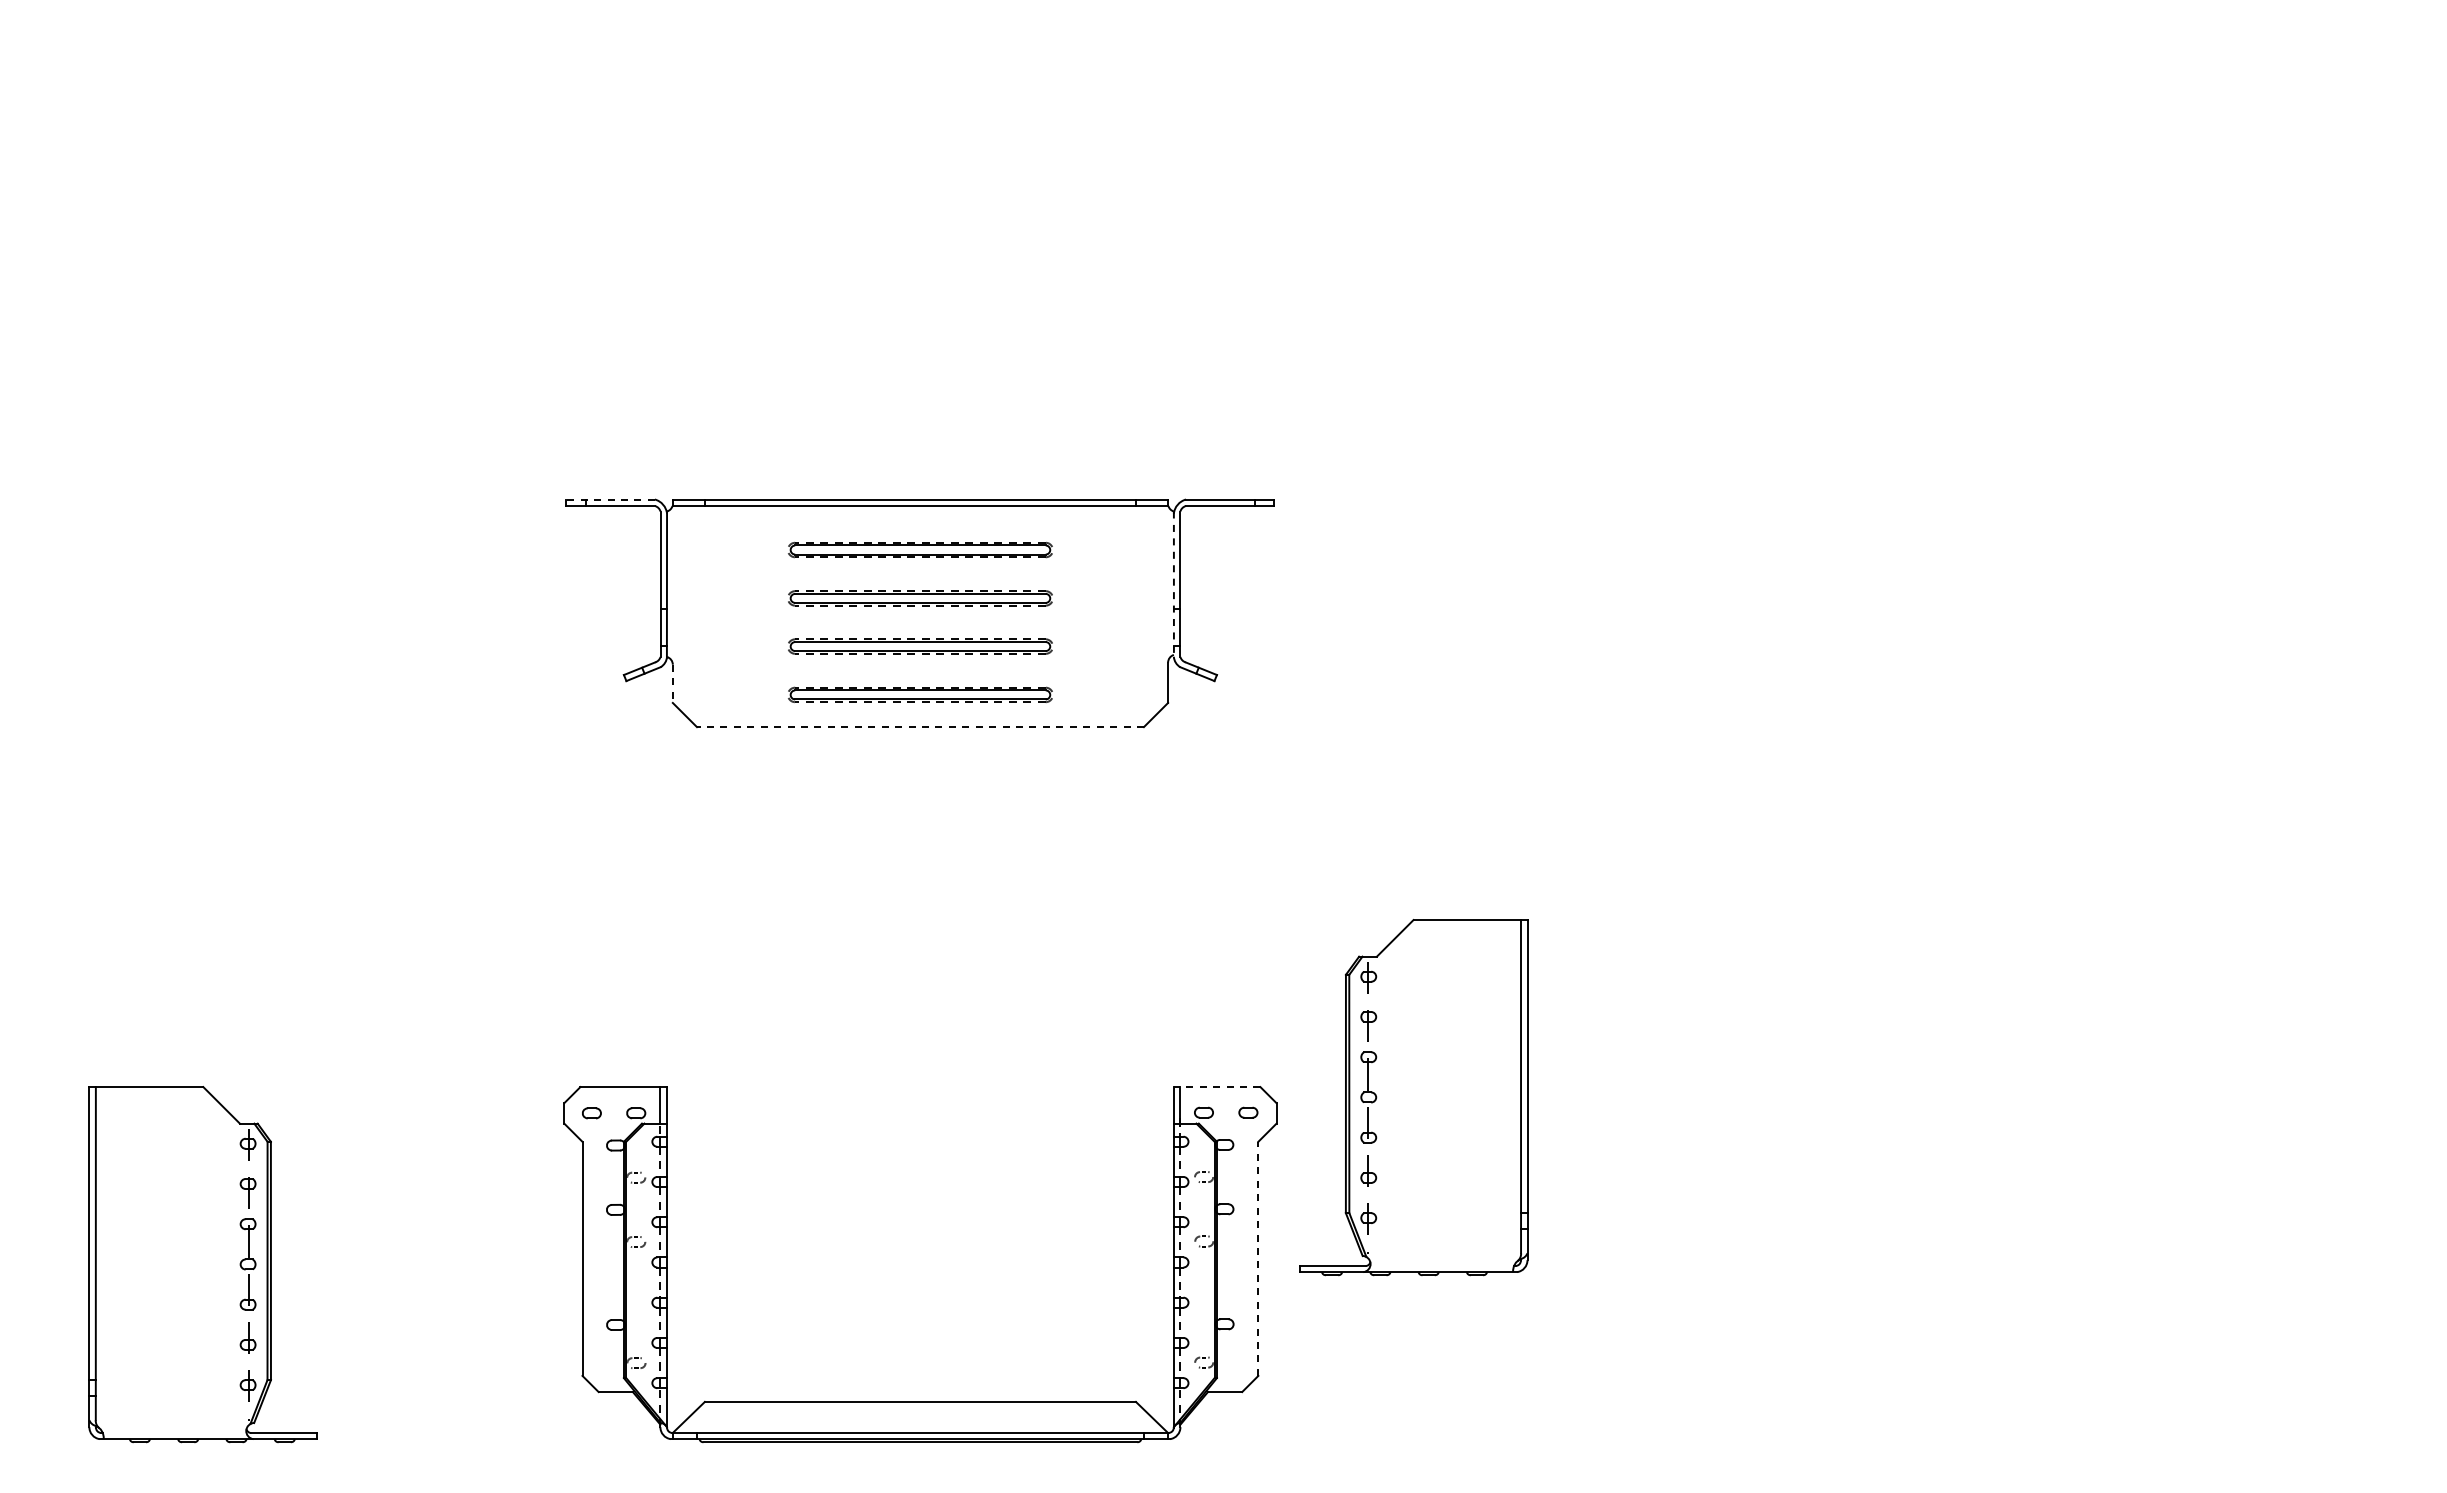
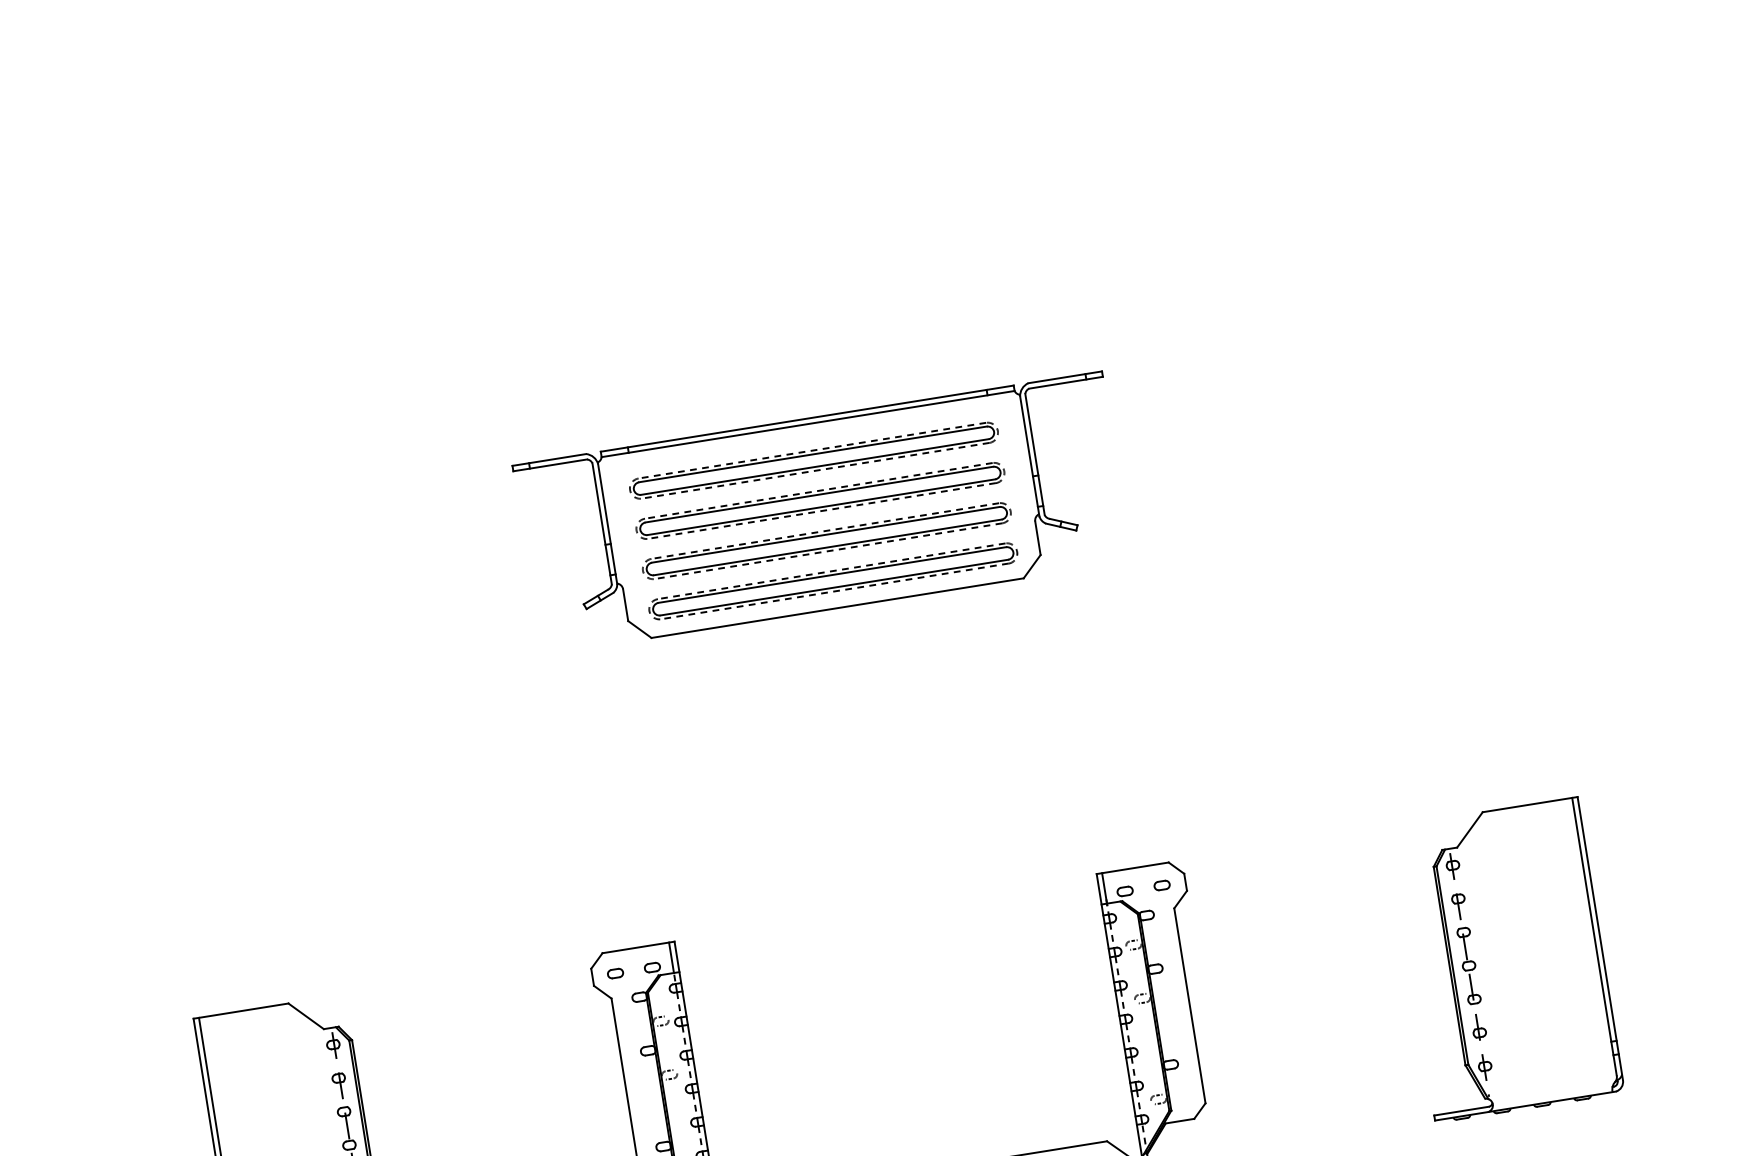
line: (610, 499) -> (549, 459), dashed -> solid
part: (920, 549) -> (813, 460), size x1.67
line: (1173, 585) -> (1029, 456), dashed -> solid
part: (920, 598) -> (820, 501), size x1.67
part: (920, 646) -> (826, 541), size x1.67
line: (672, 684) -> (625, 605), dashed -> solid
part: (920, 694) -> (833, 580), size x1.67
line: (919, 727) -> (836, 608), dashed -> solid
line: (1216, 1087) -> (1132, 868), dashed -> solid
part: (1413, 1097) -> (1506, 959), moved
line: (1258, 1258) -> (1189, 1005), dashed -> solid

